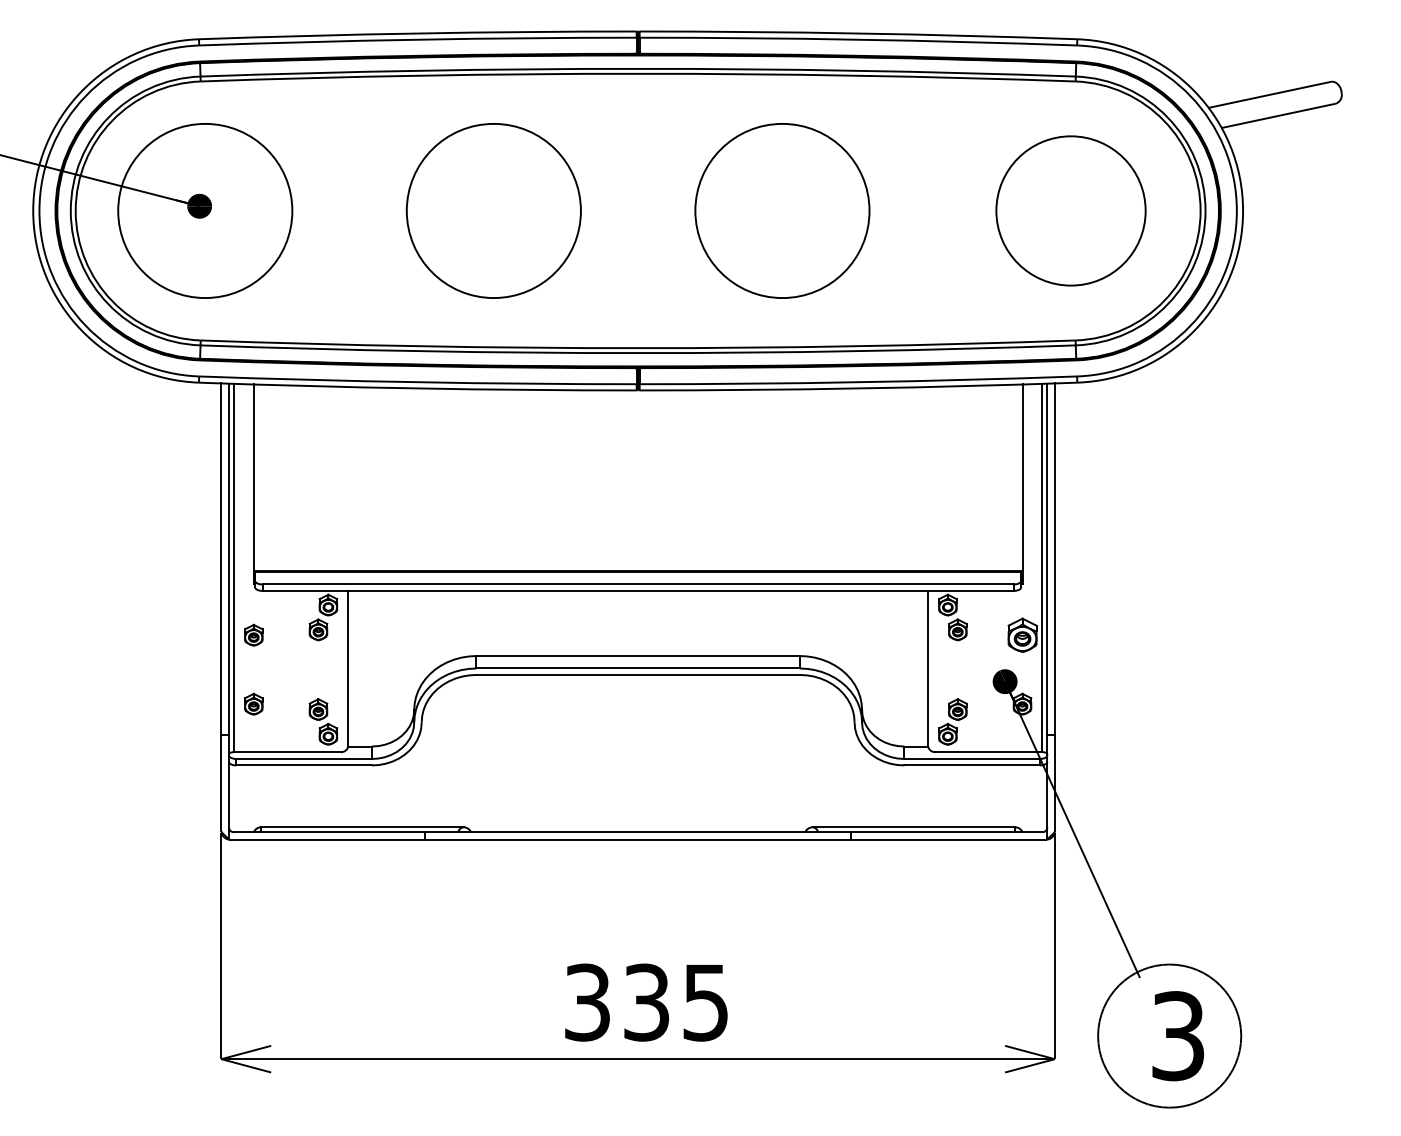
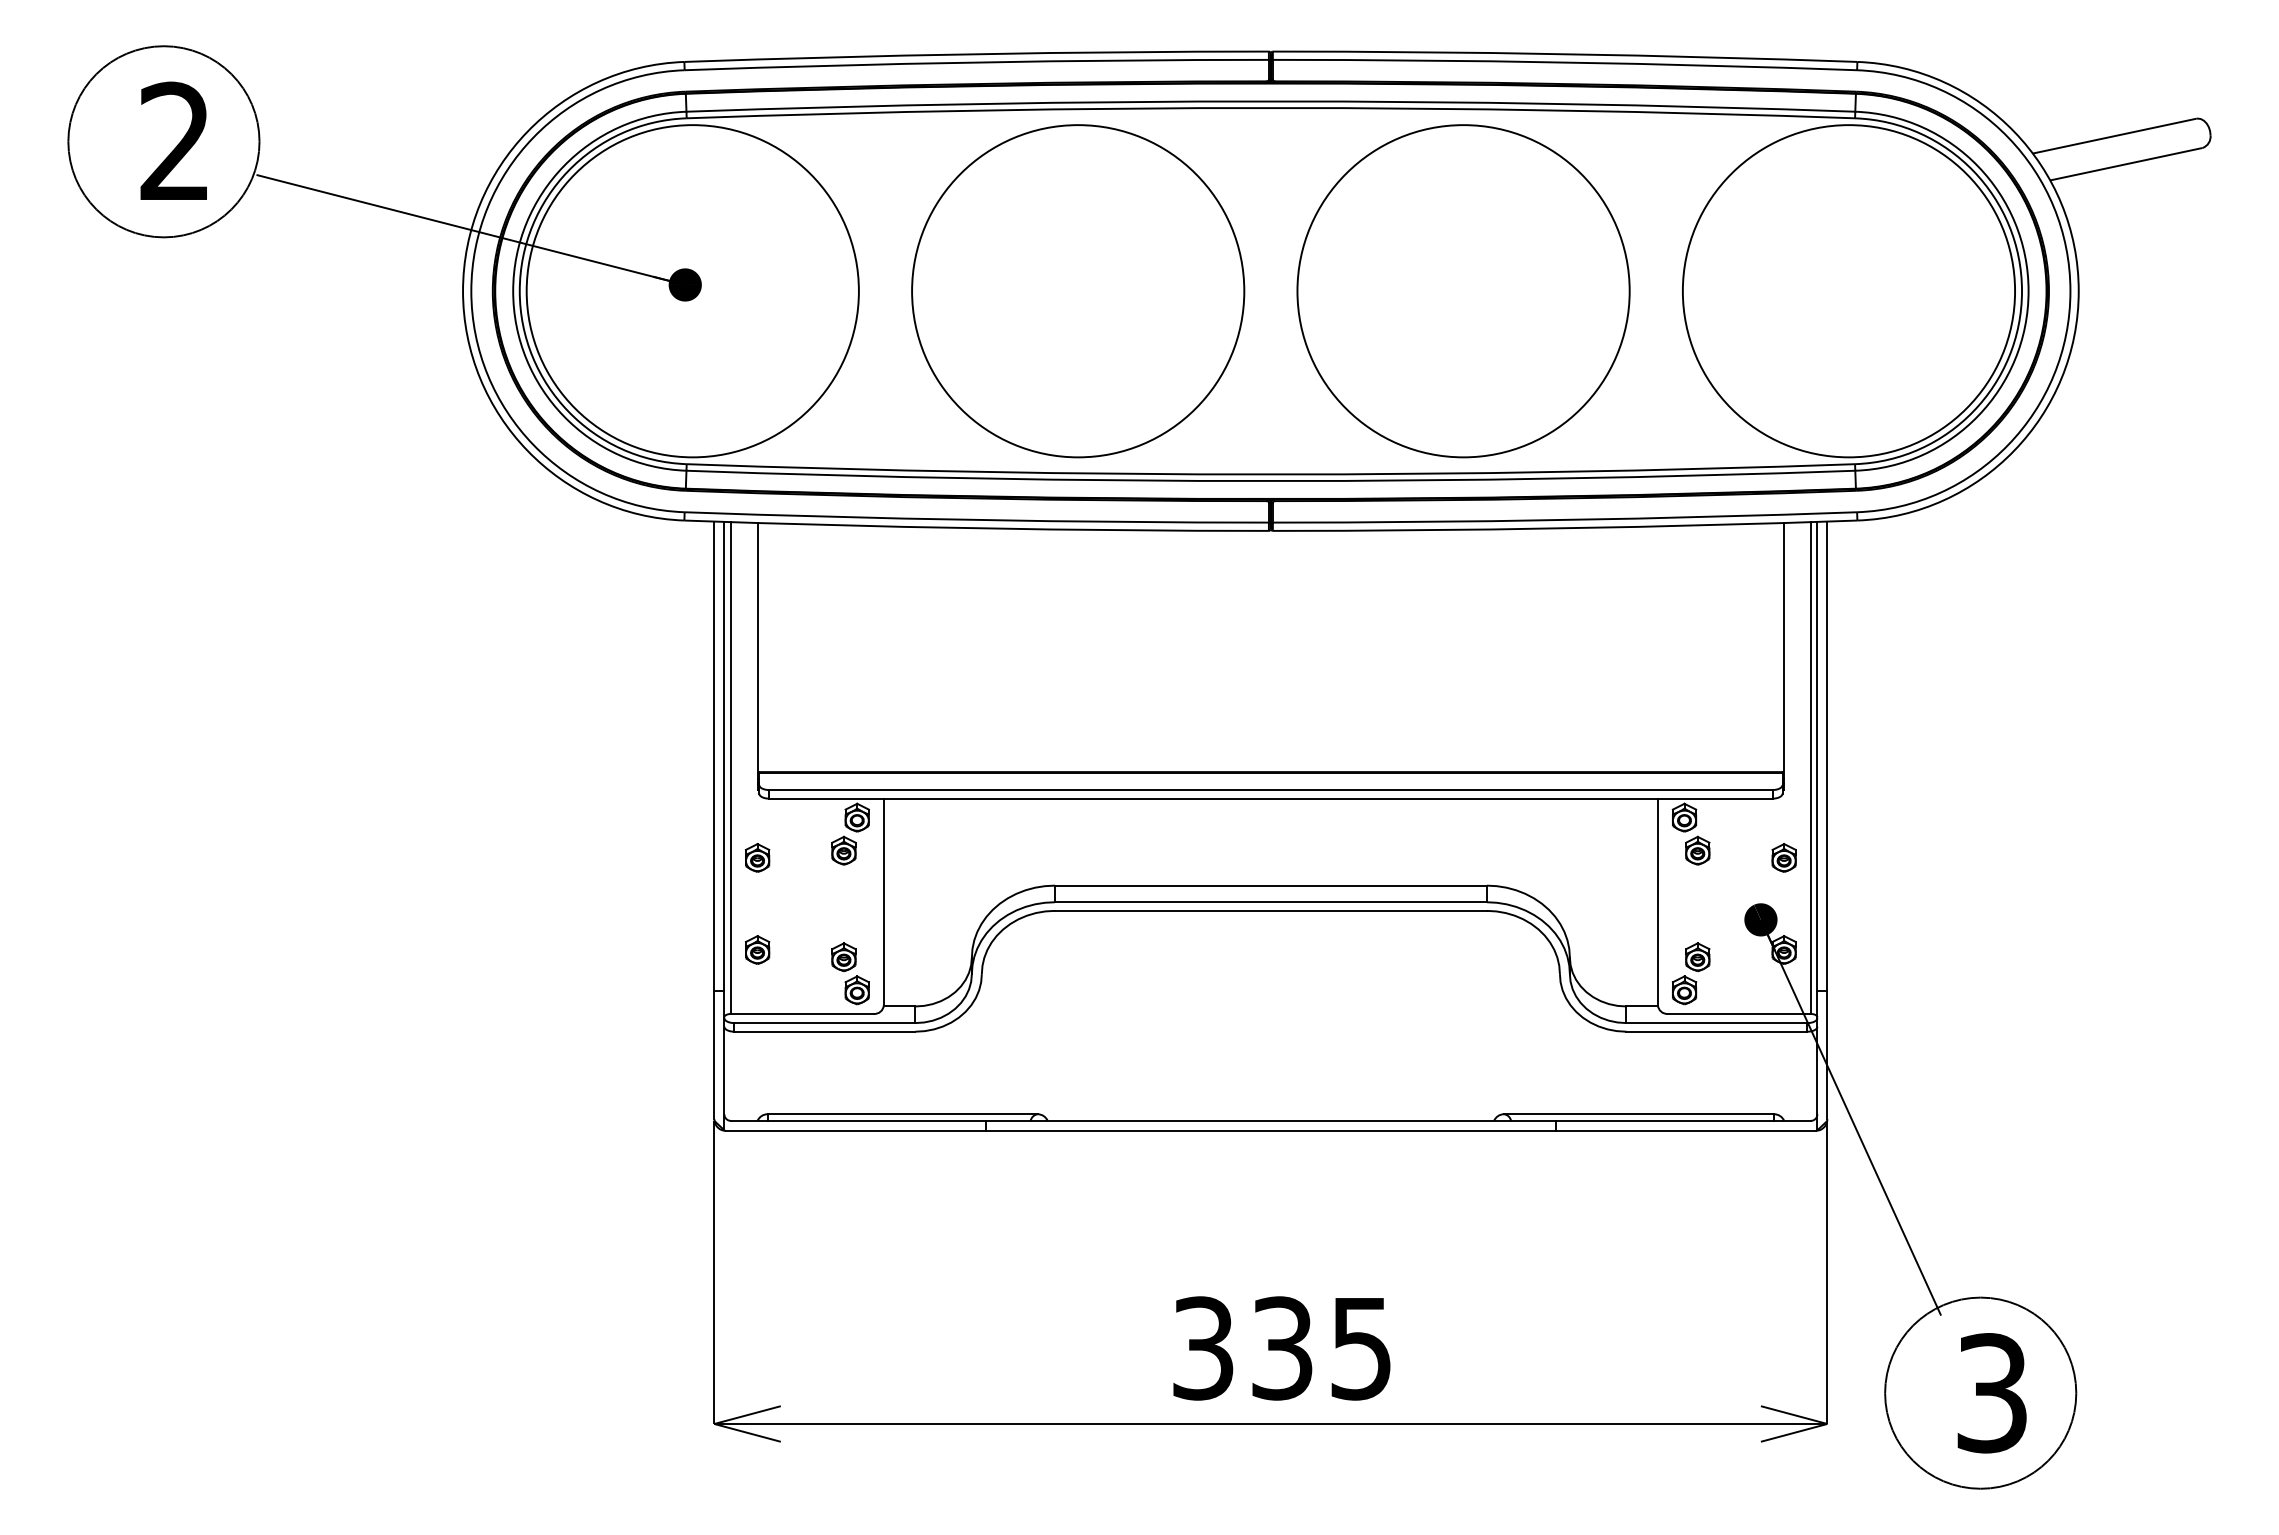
circle: (205, 211) -> (692, 291), size x1.43
circle: (494, 211) -> (1078, 291), size x1.43
circle: (782, 211) -> (1463, 291), size x1.43
circle: (1070, 211) -> (1848, 291), size x1.67
part: (1022, 634) -> (1783, 857), size x0.62

